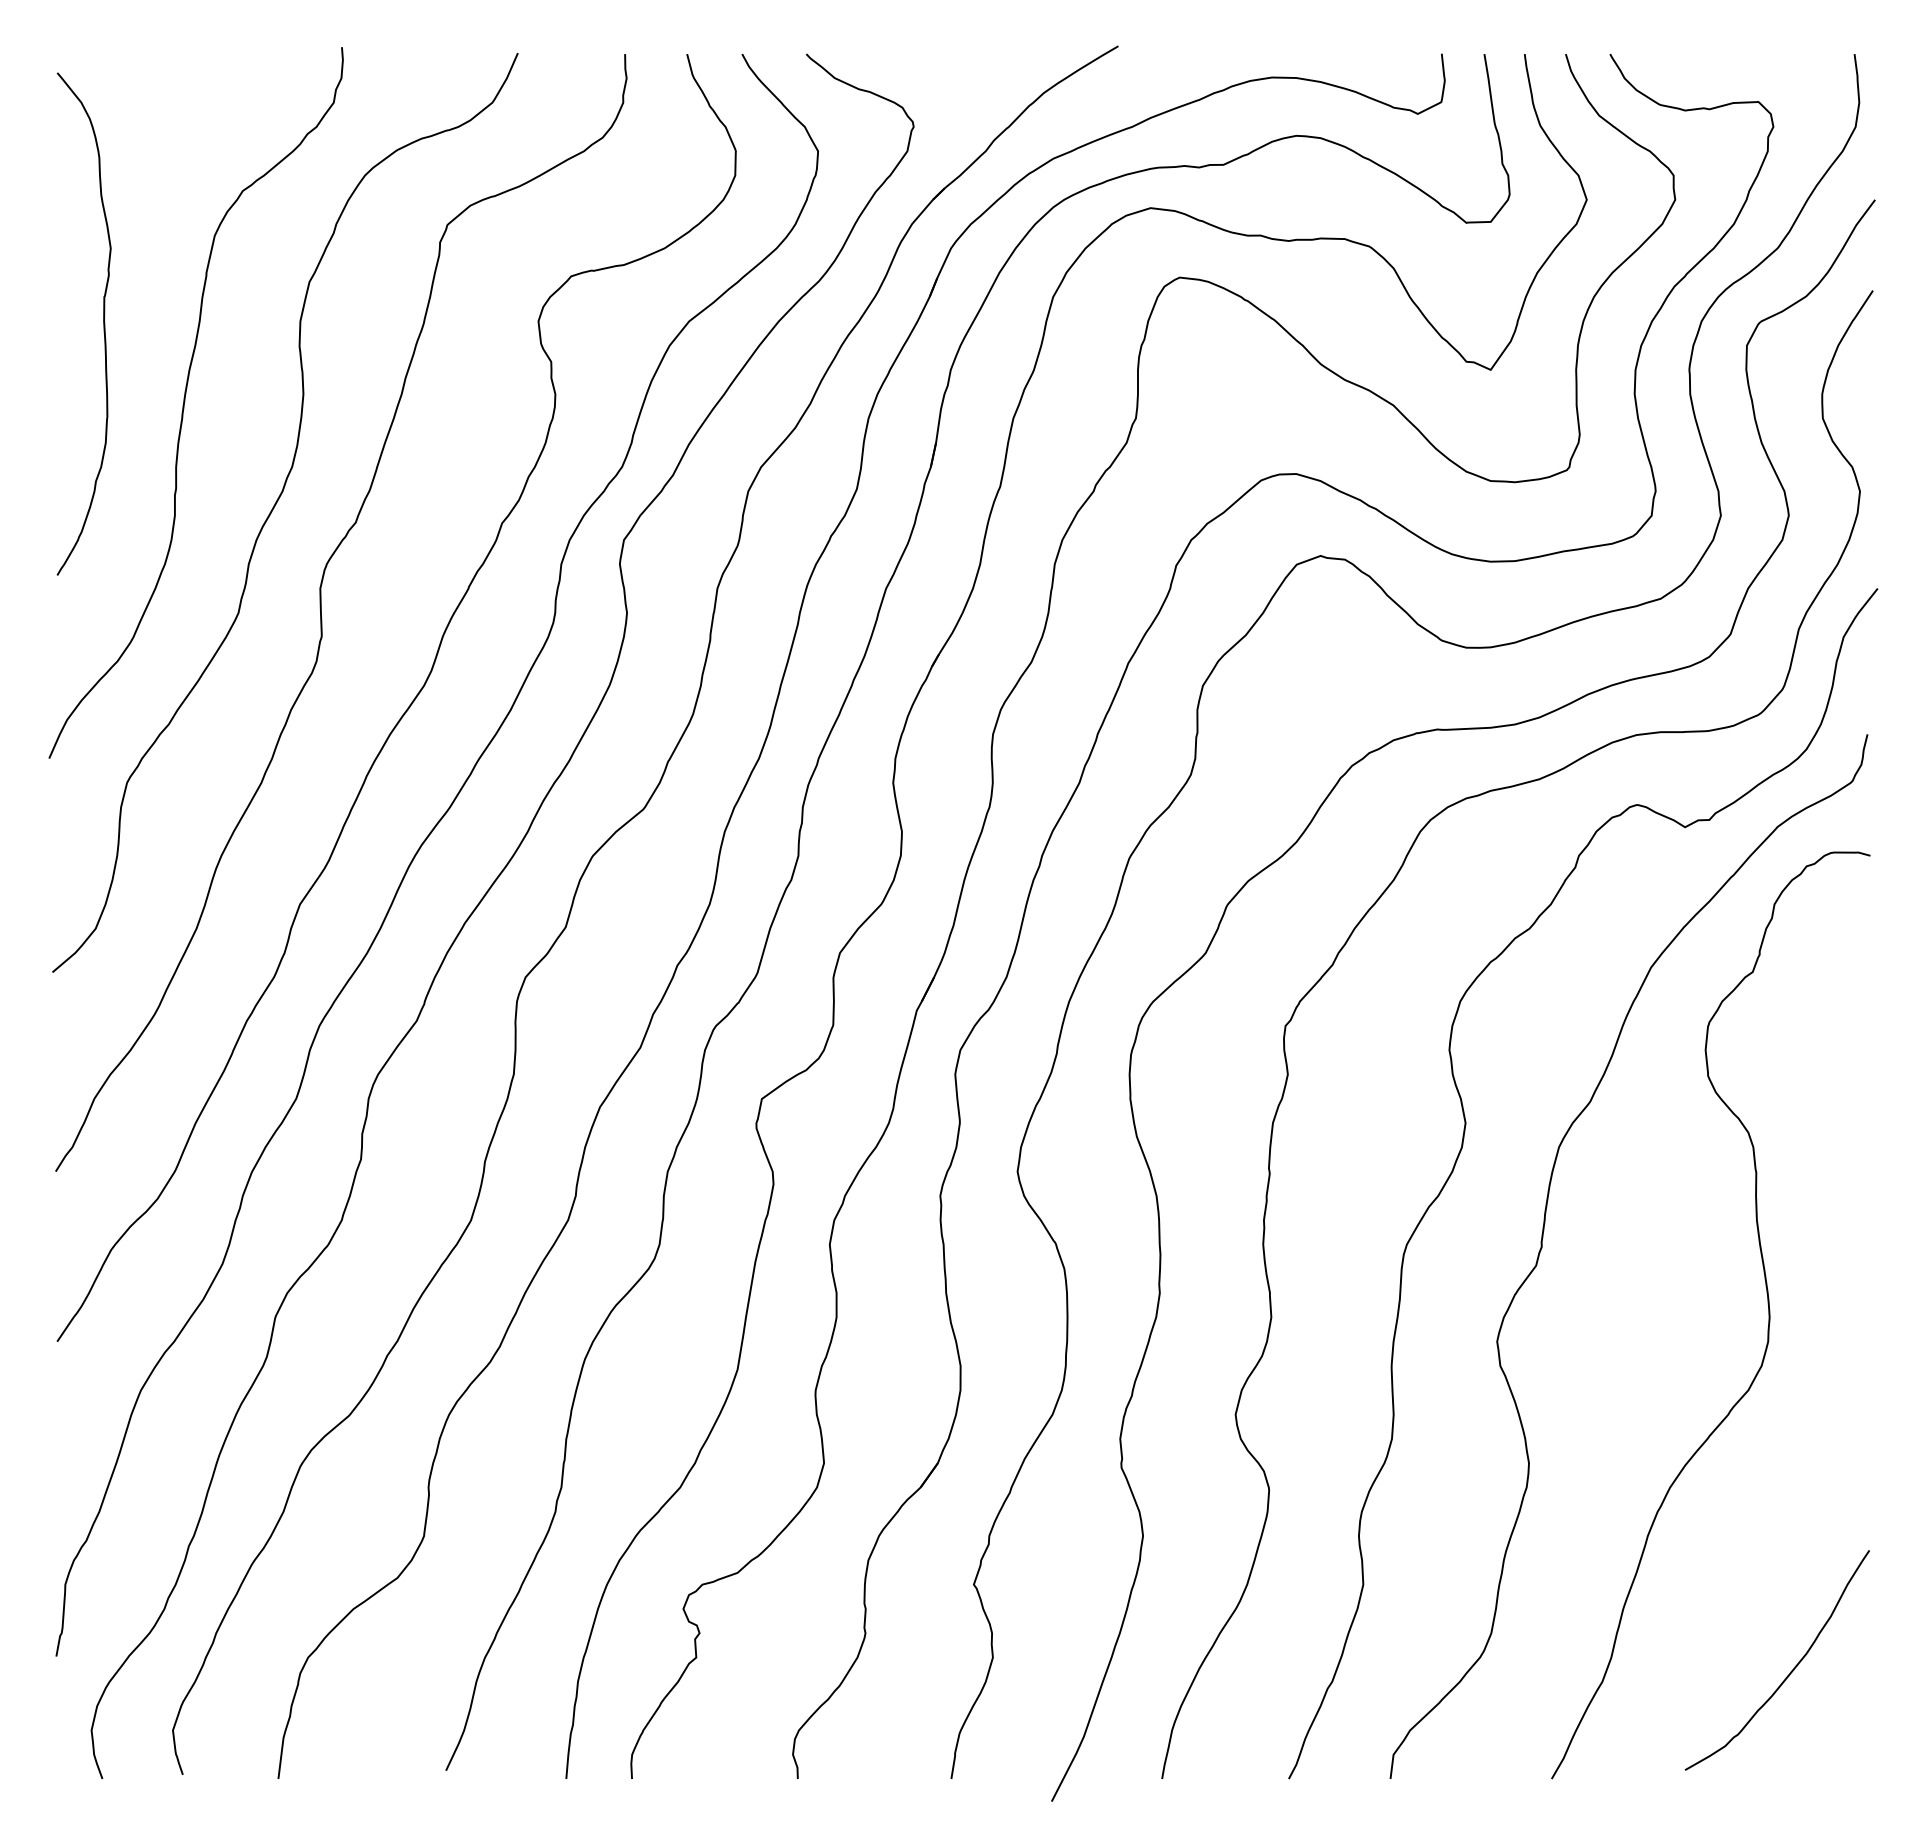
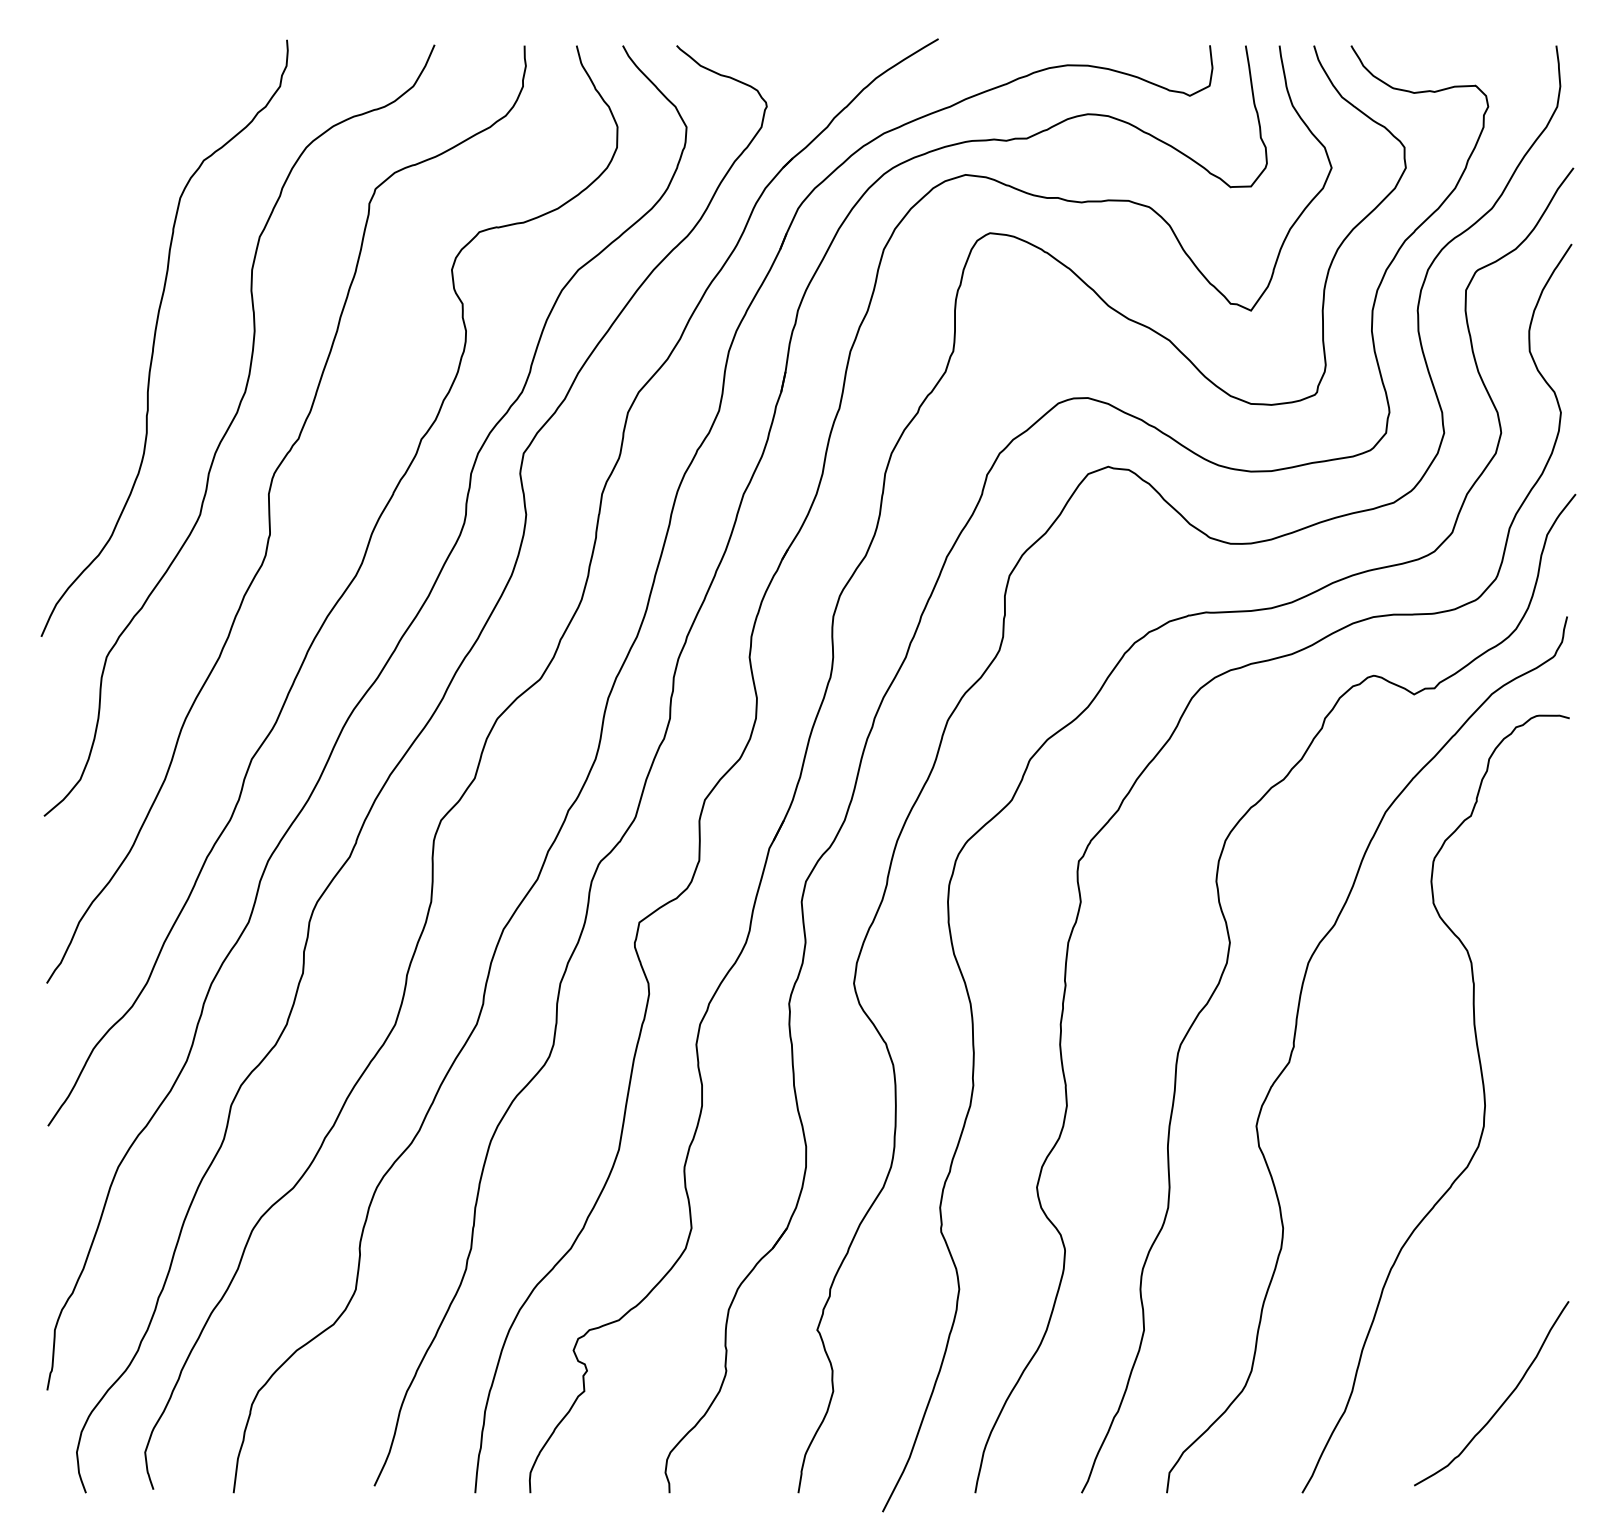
curve: (103, 323) -> (86, 271), removed

